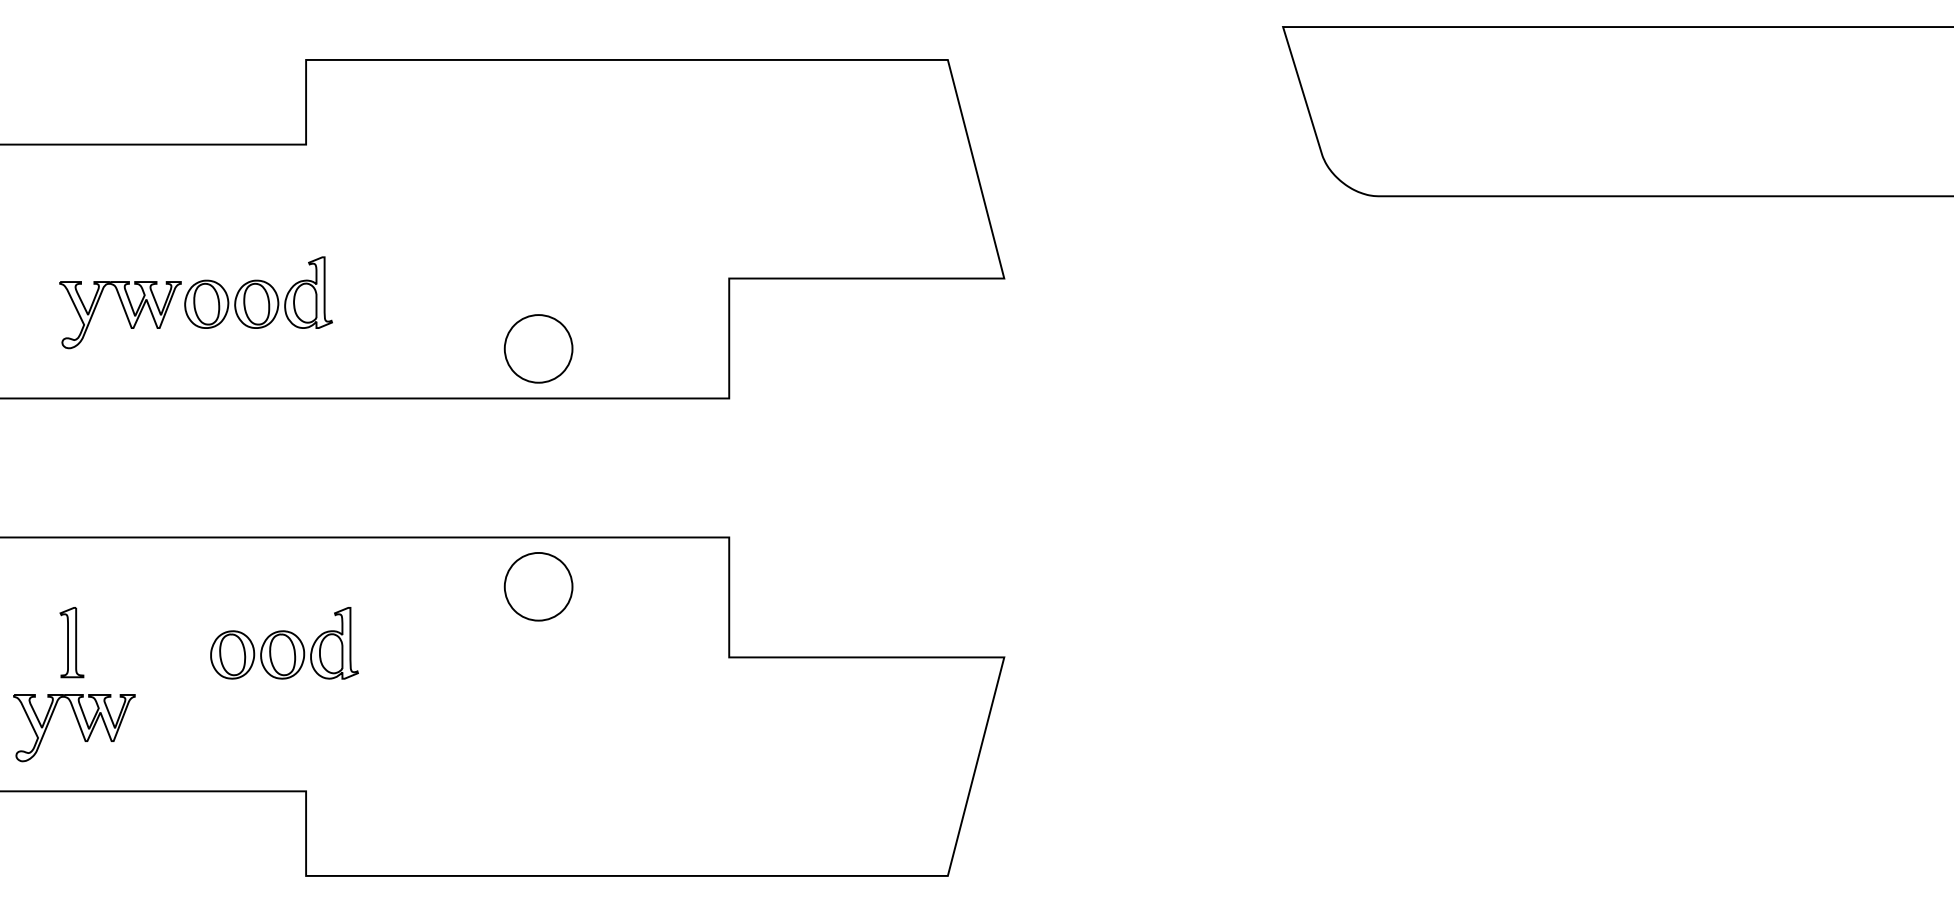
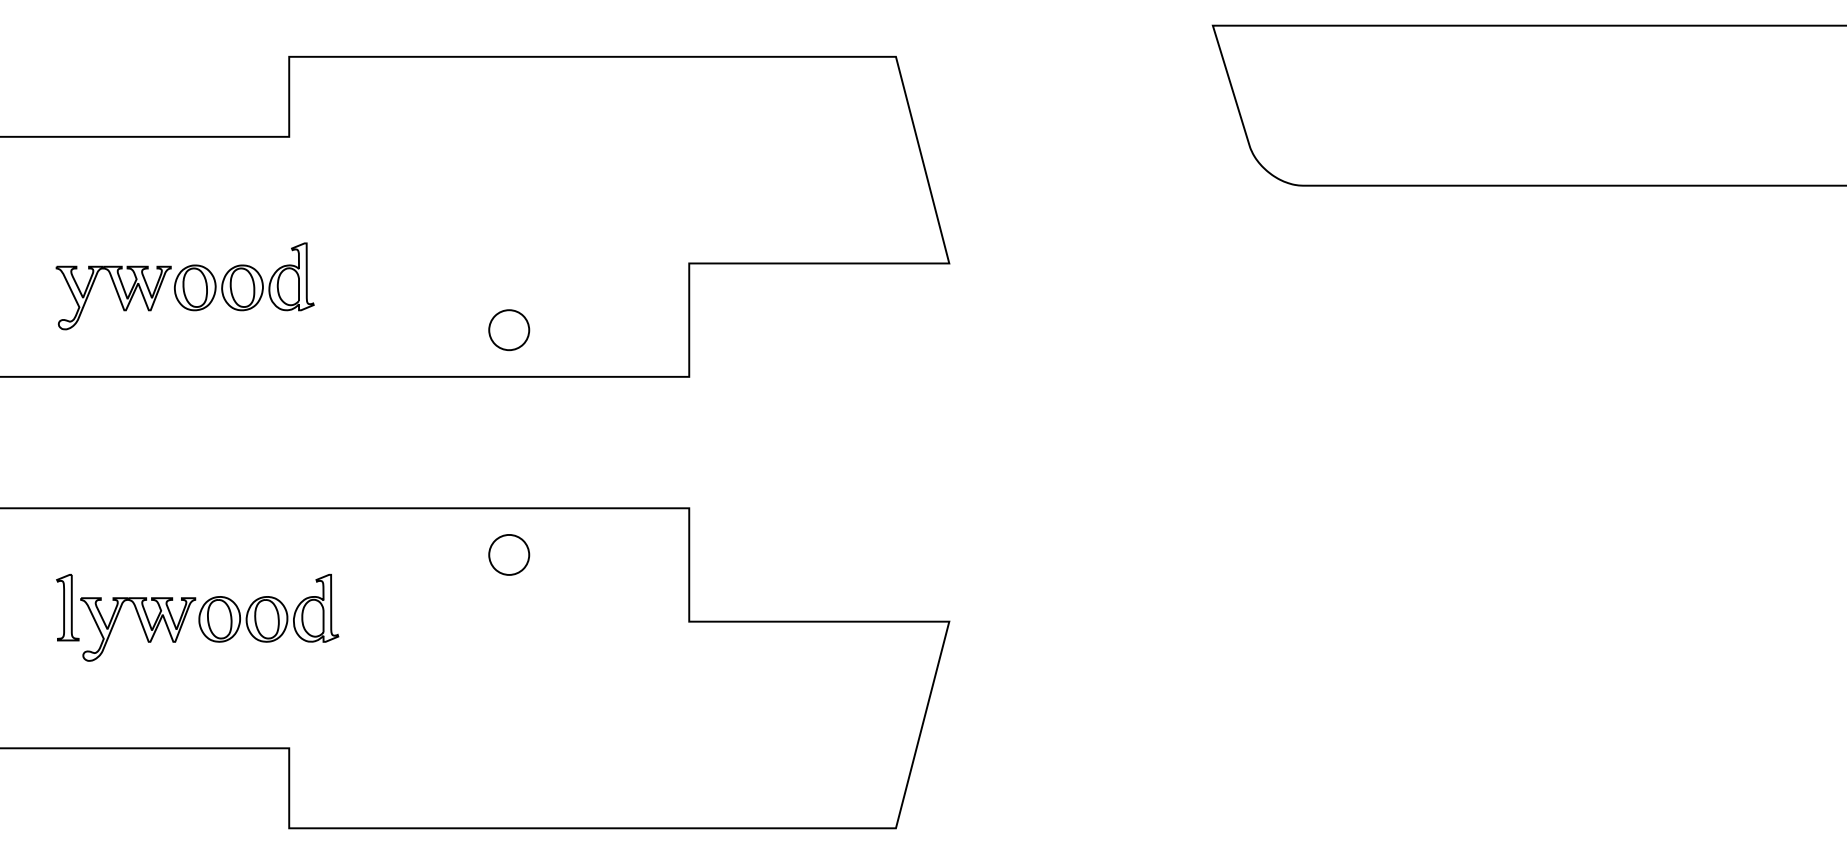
part: (539, 349) -> (509, 330), size x0.62
part: (539, 586) -> (509, 554), size x0.62
part: (74, 728) -> (138, 629), moved

